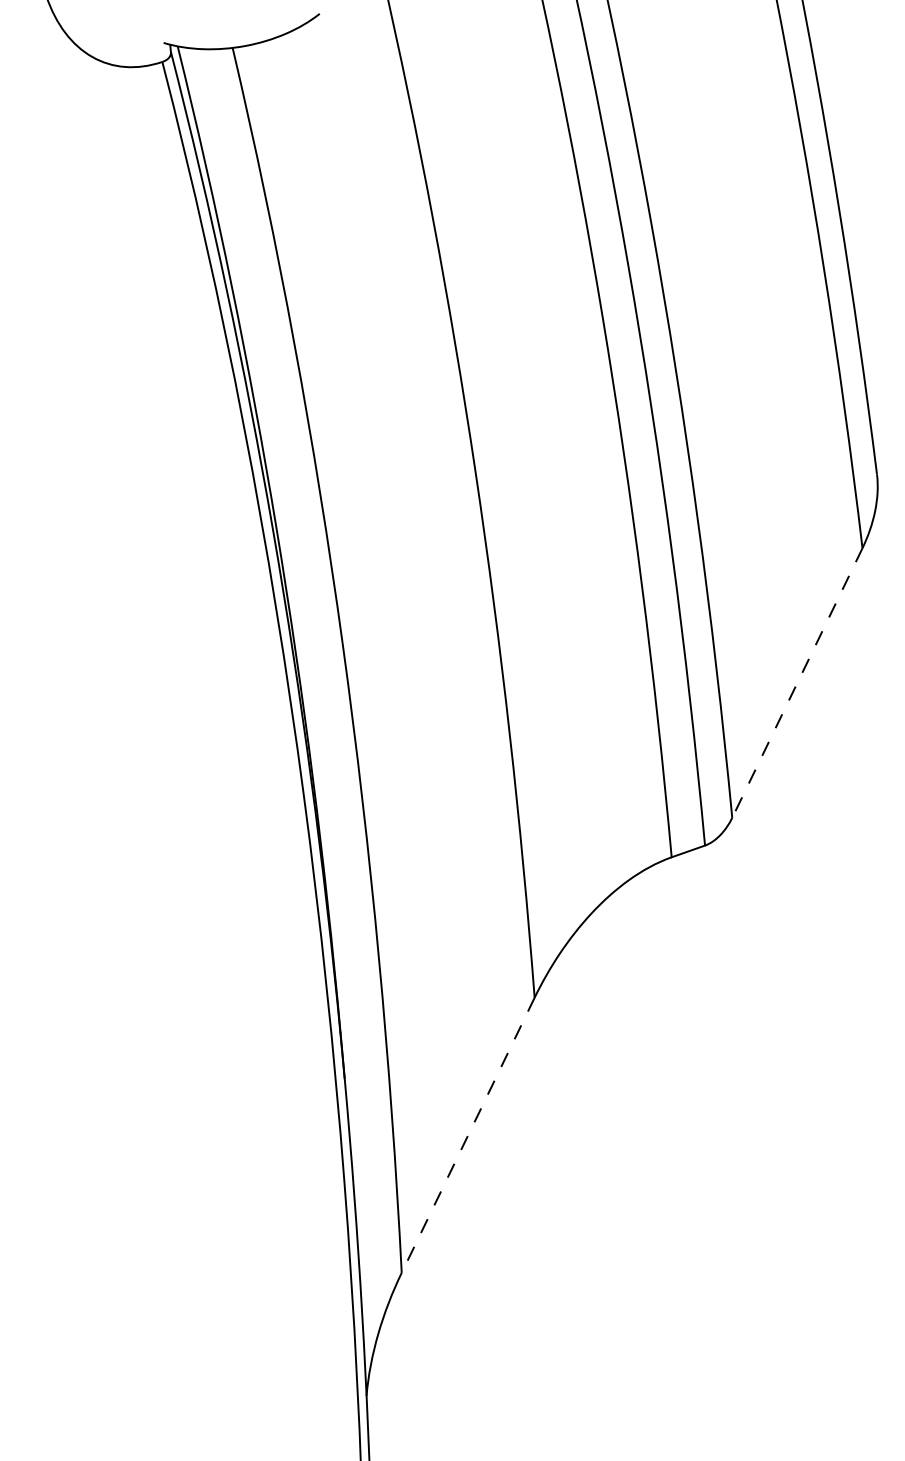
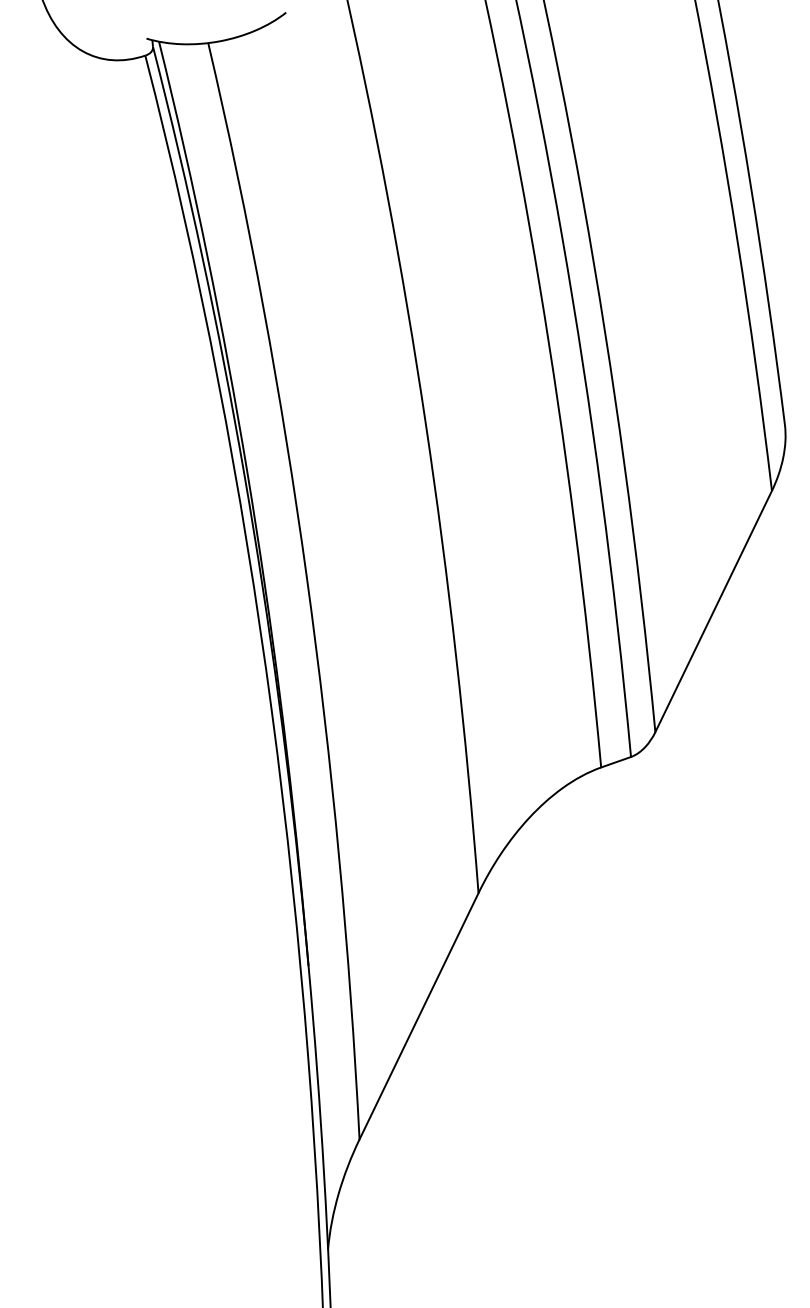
line: (797, 683) -> (713, 611), dashed -> solid
line: (468, 1135) -> (419, 1016), dashed -> solid

